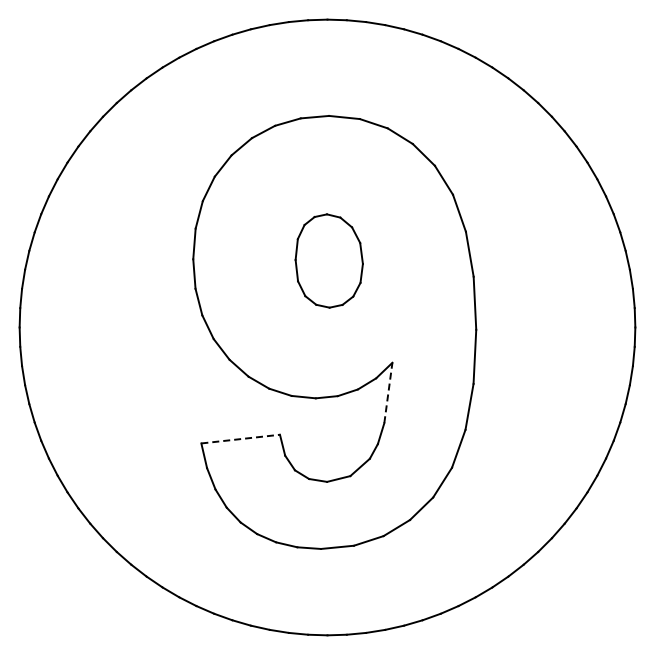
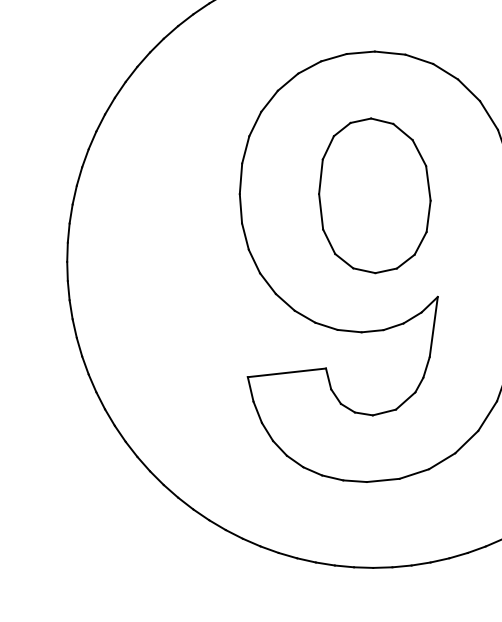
part: (329, 260) -> (375, 195), size x1.67
line: (388, 392) -> (433, 326), dashed -> solid
line: (240, 439) -> (286, 373), dashed -> solid

